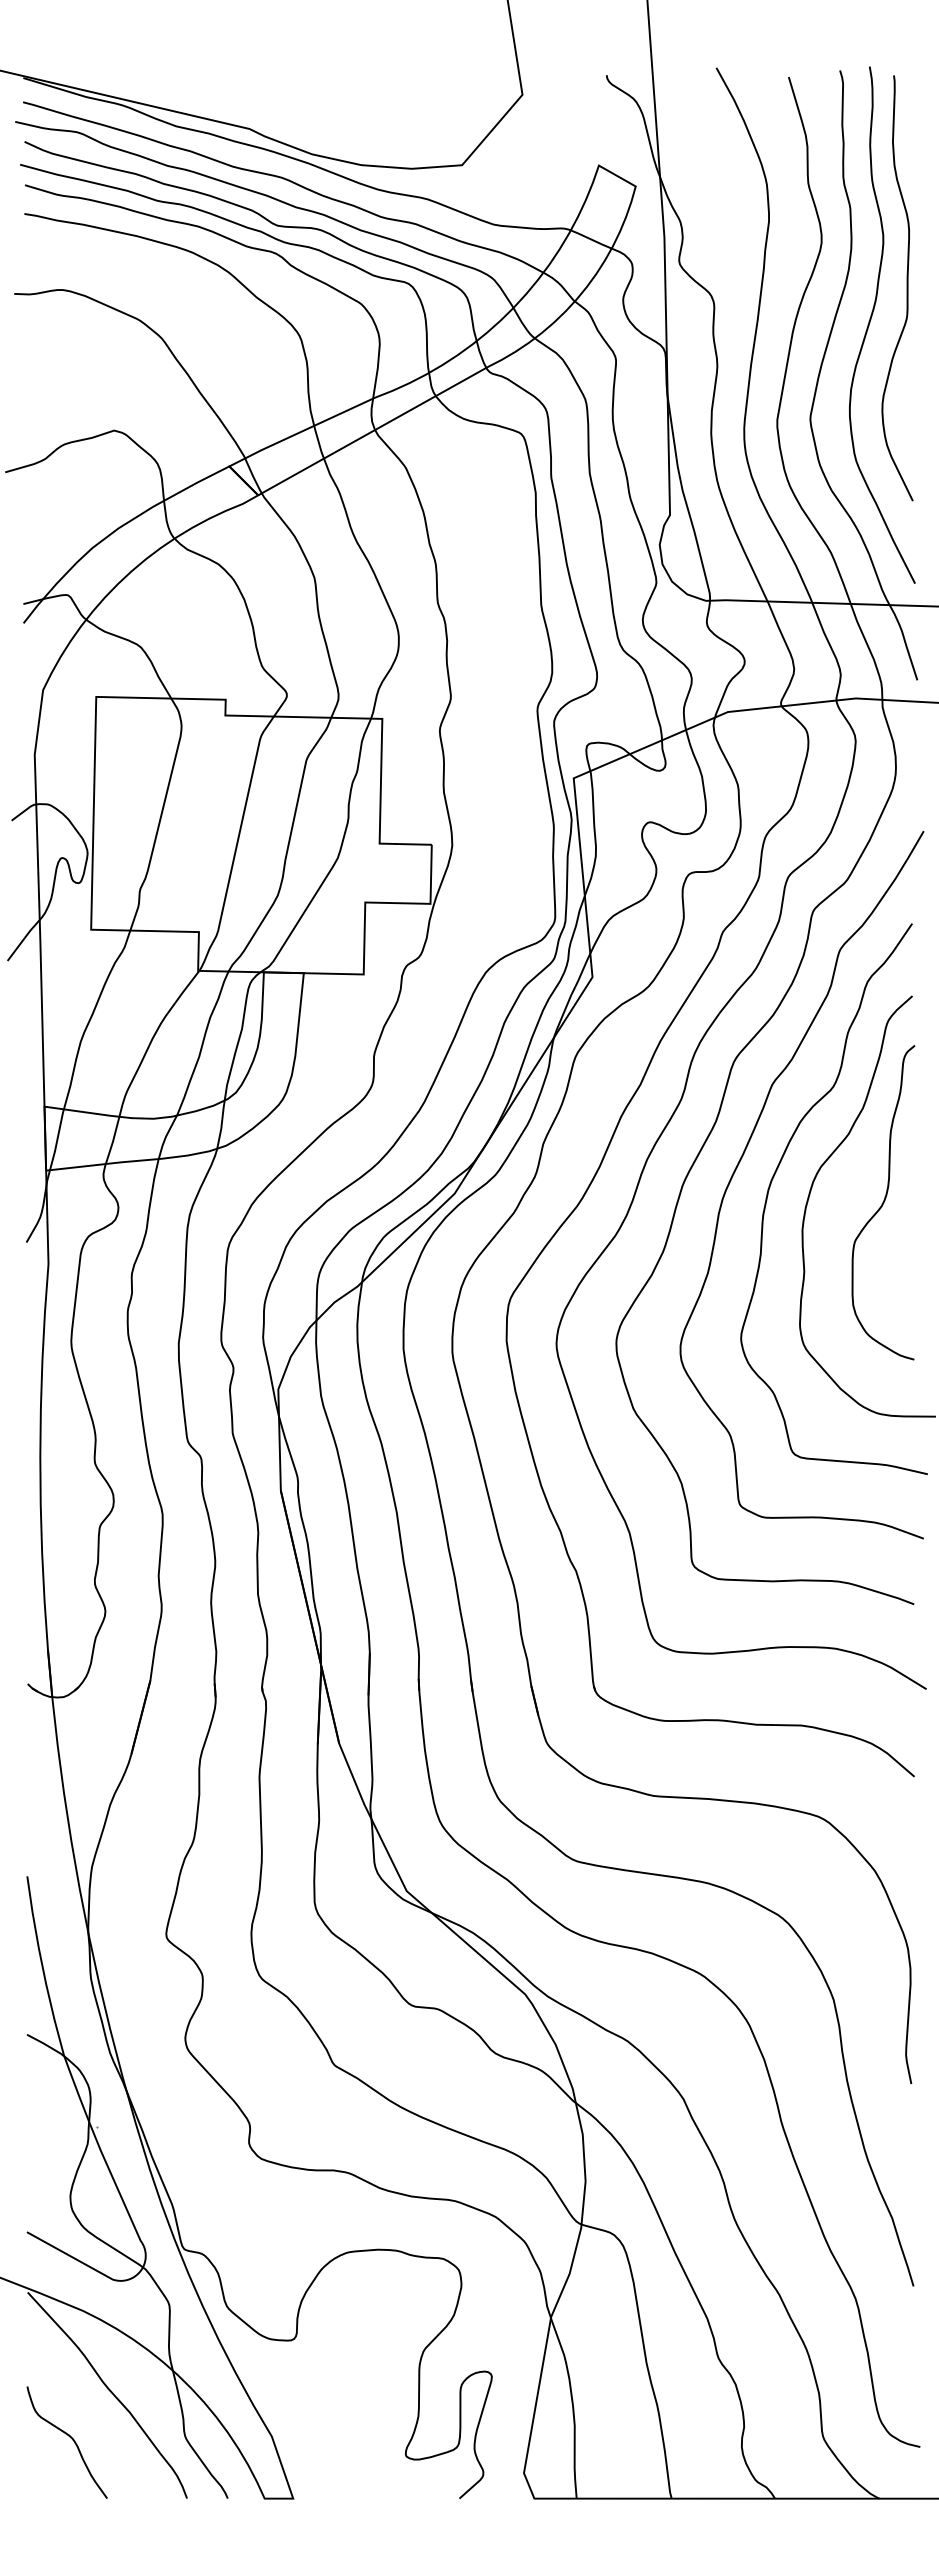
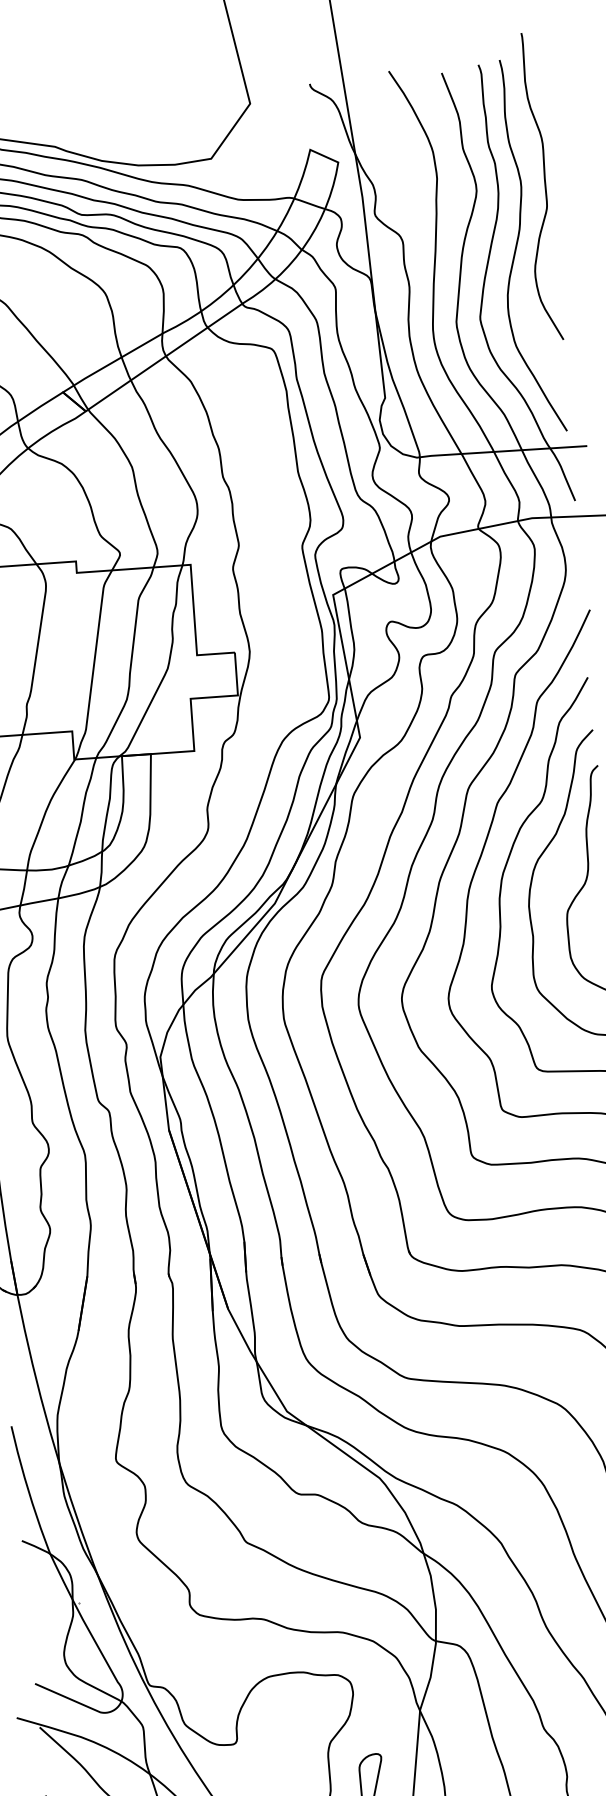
curve: (906, 288) -> (544, 186), moved

